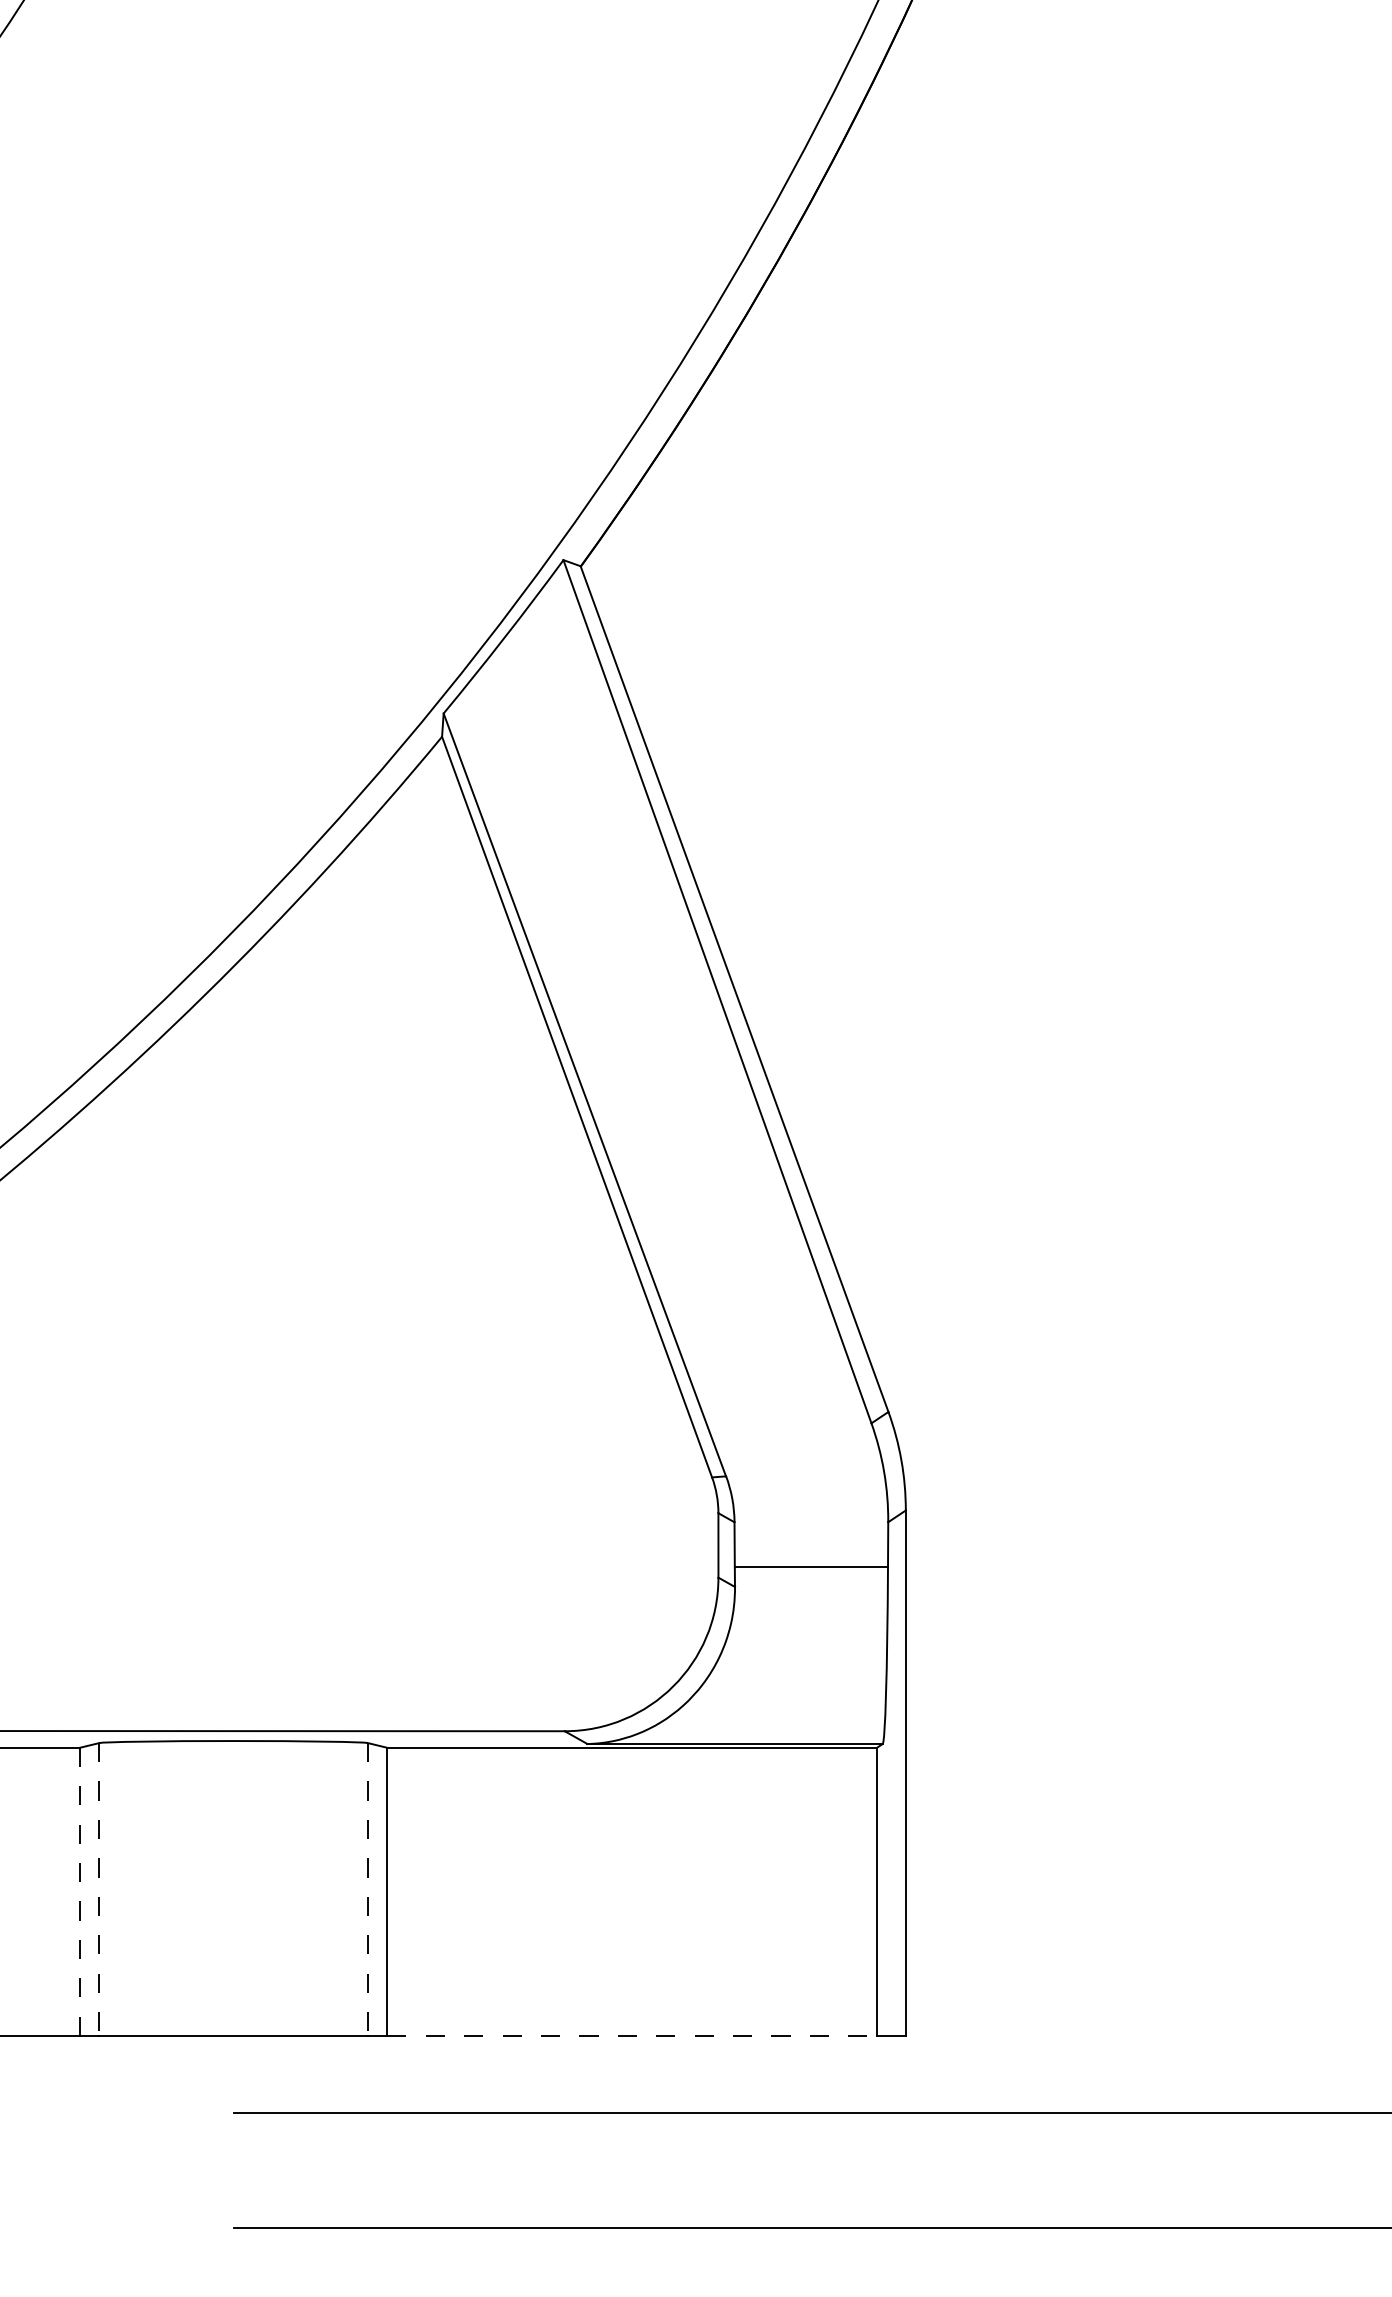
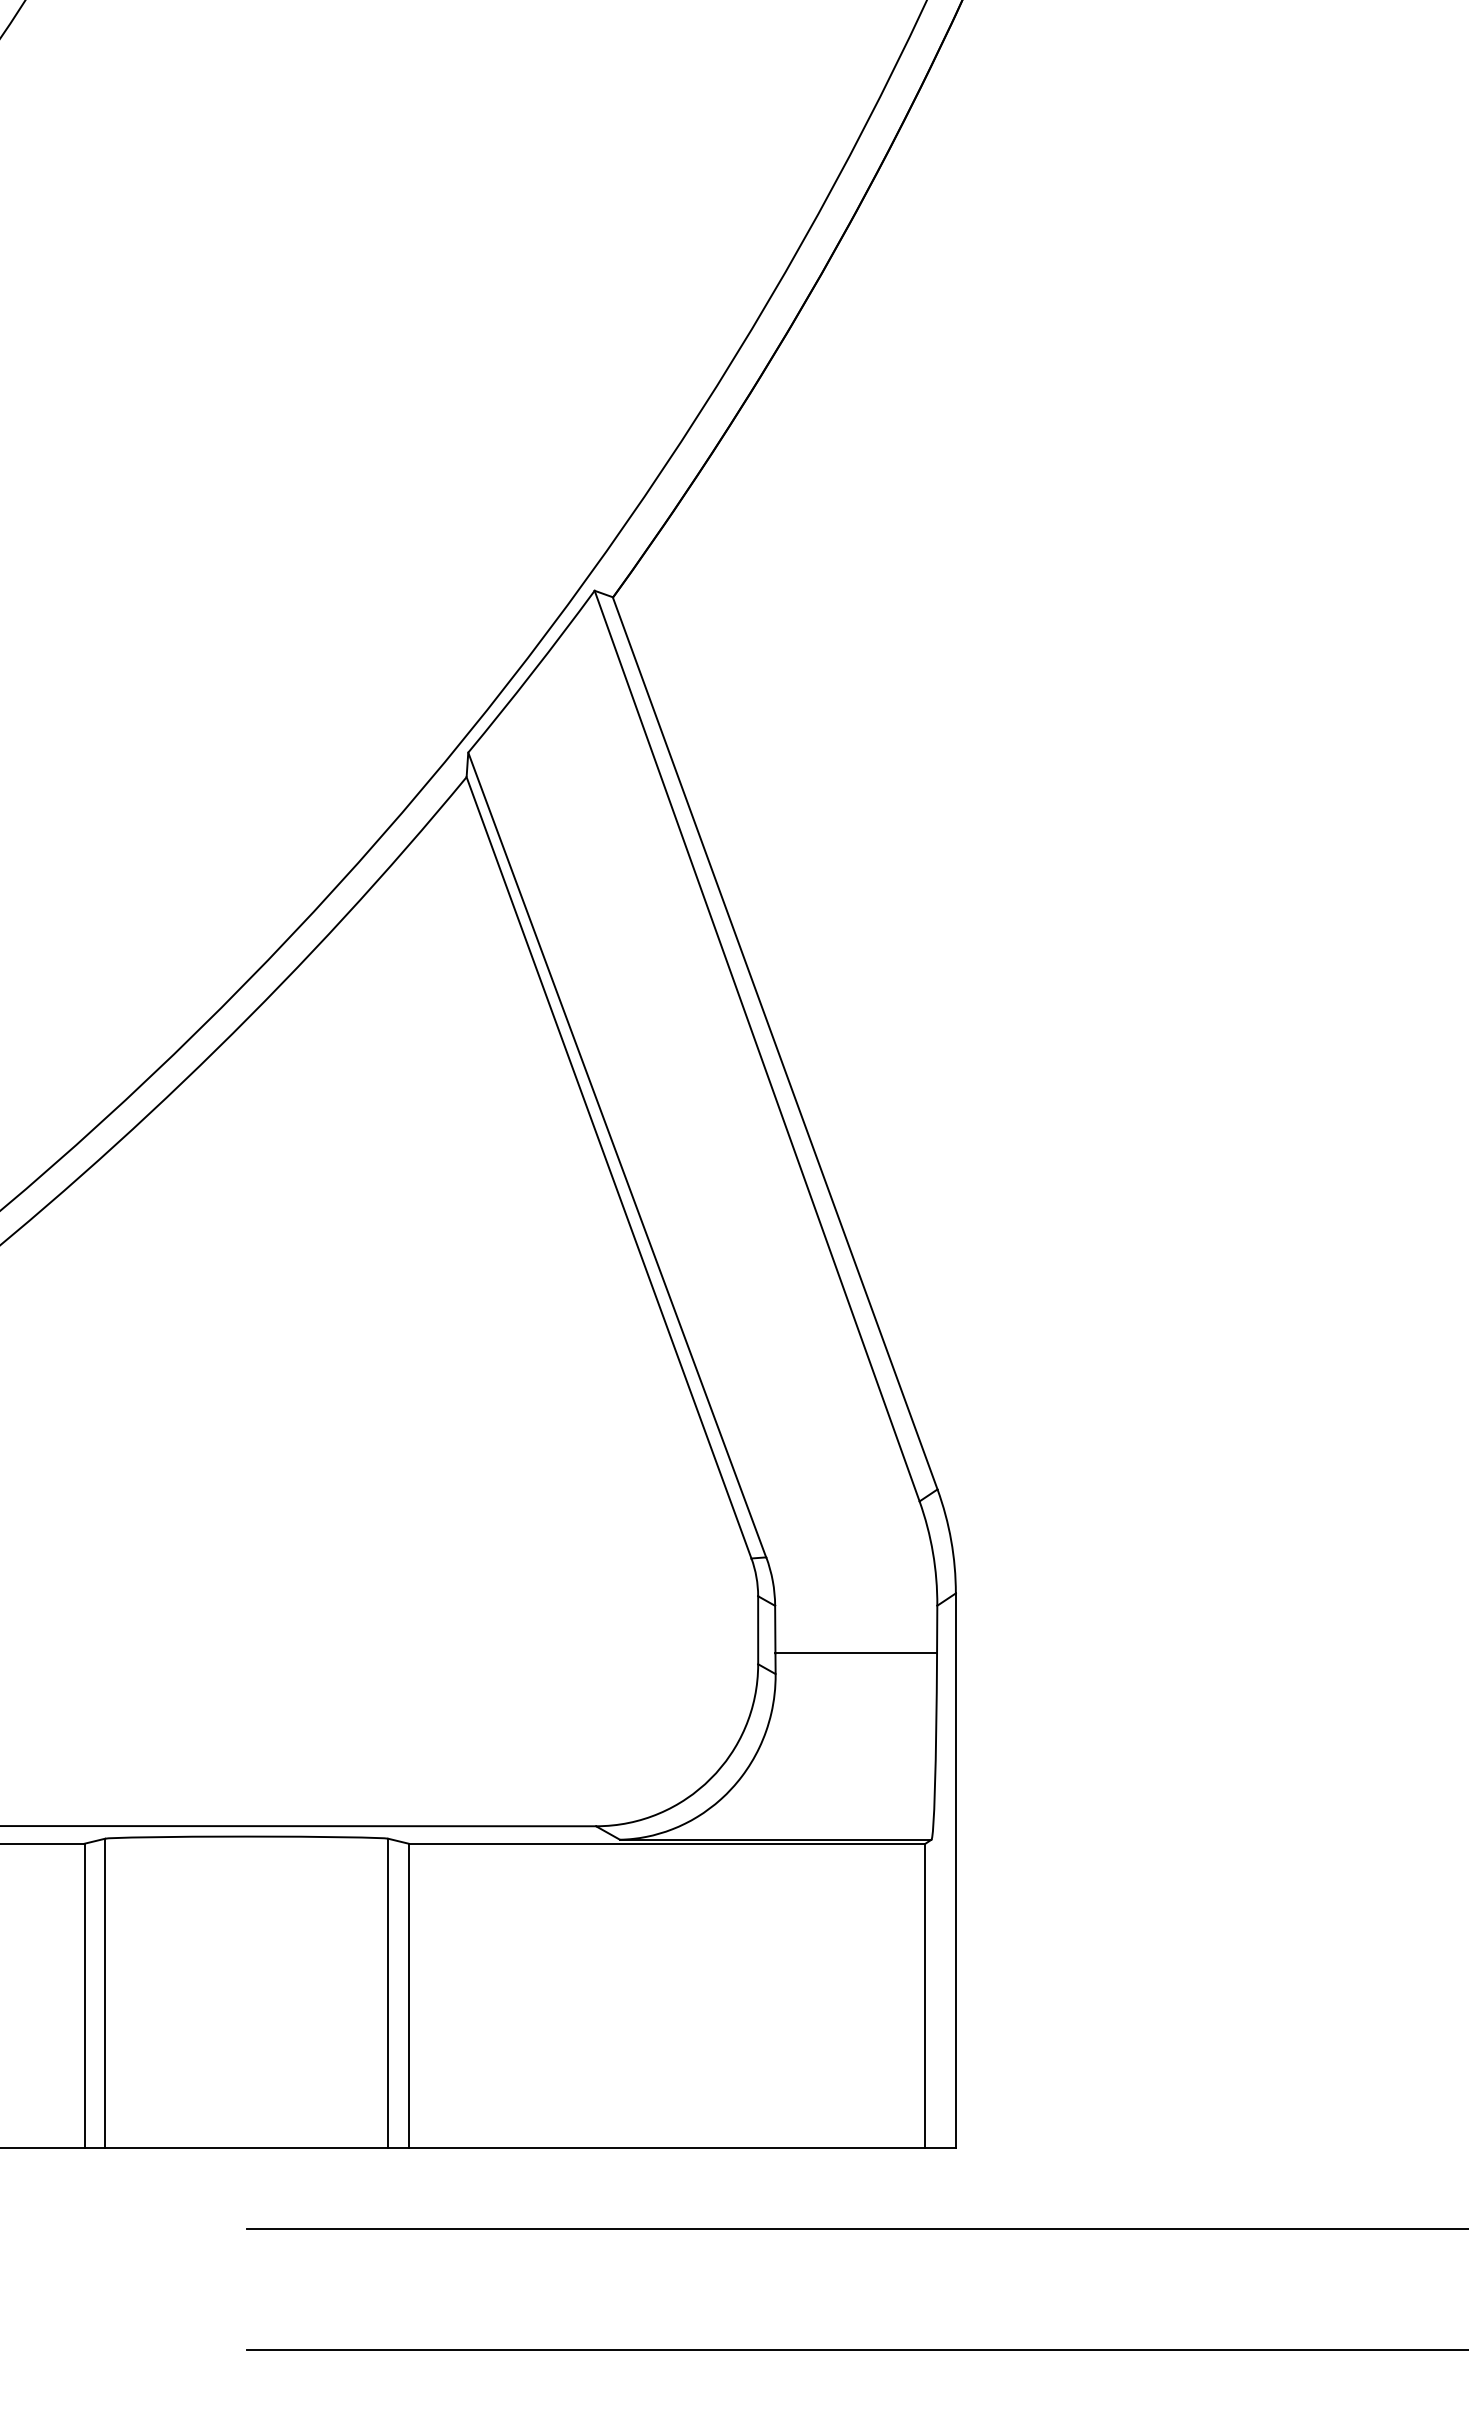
line: (99, 1889) -> (105, 1993), dashed -> solid
line: (368, 1889) -> (388, 1993), dashed -> solid
line: (79, 1891) -> (84, 1995), dashed -> solid
line: (632, 2035) -> (667, 2147), dashed -> solid

